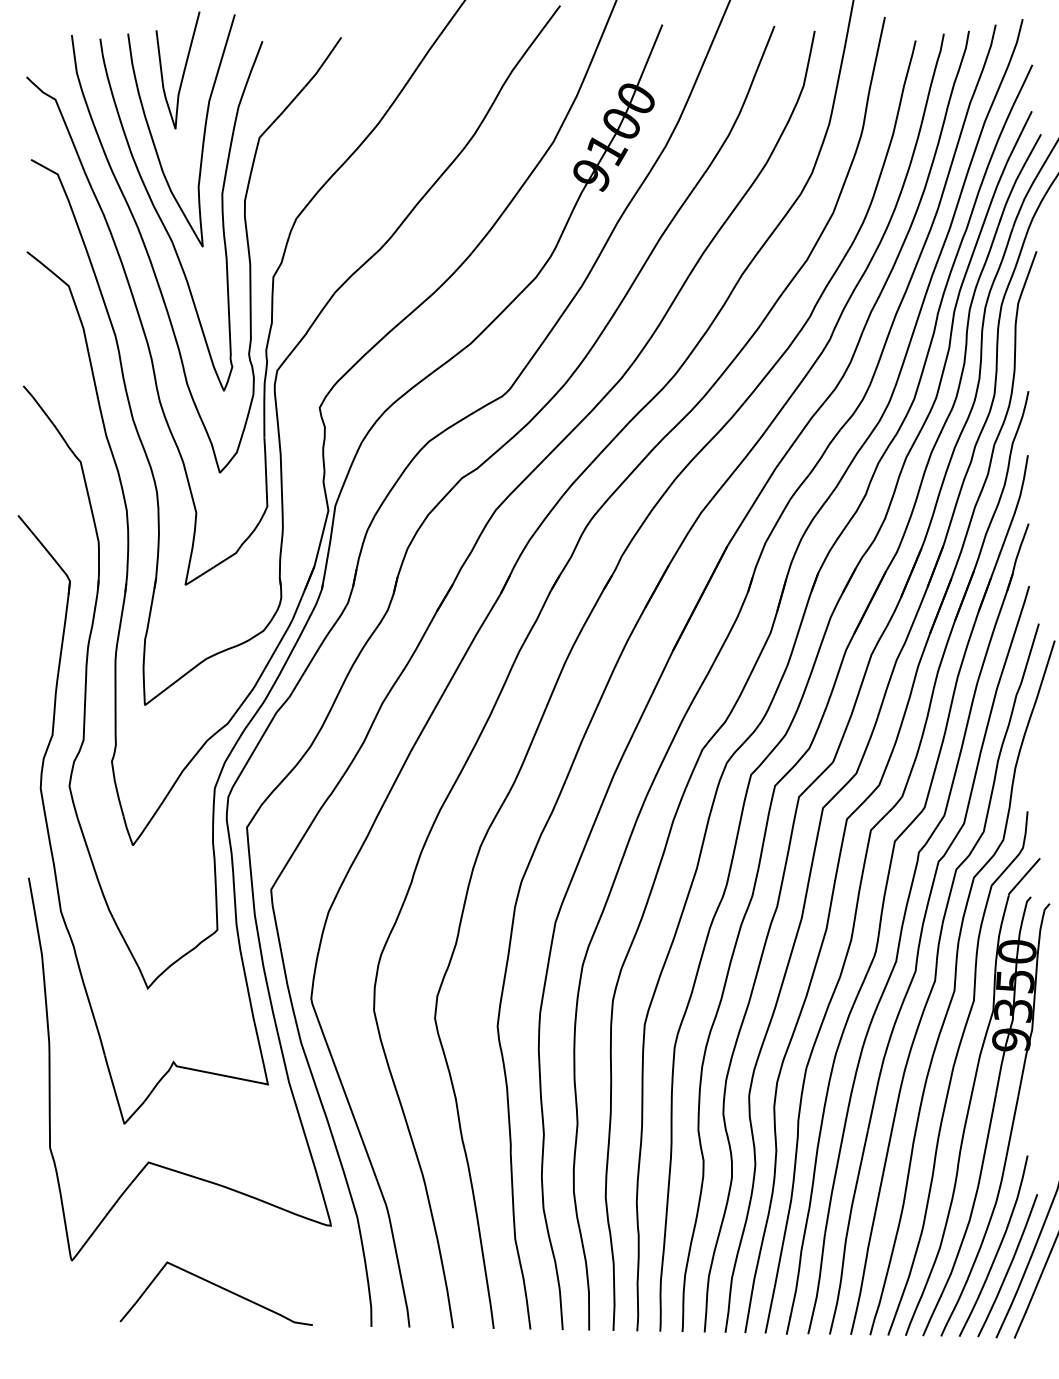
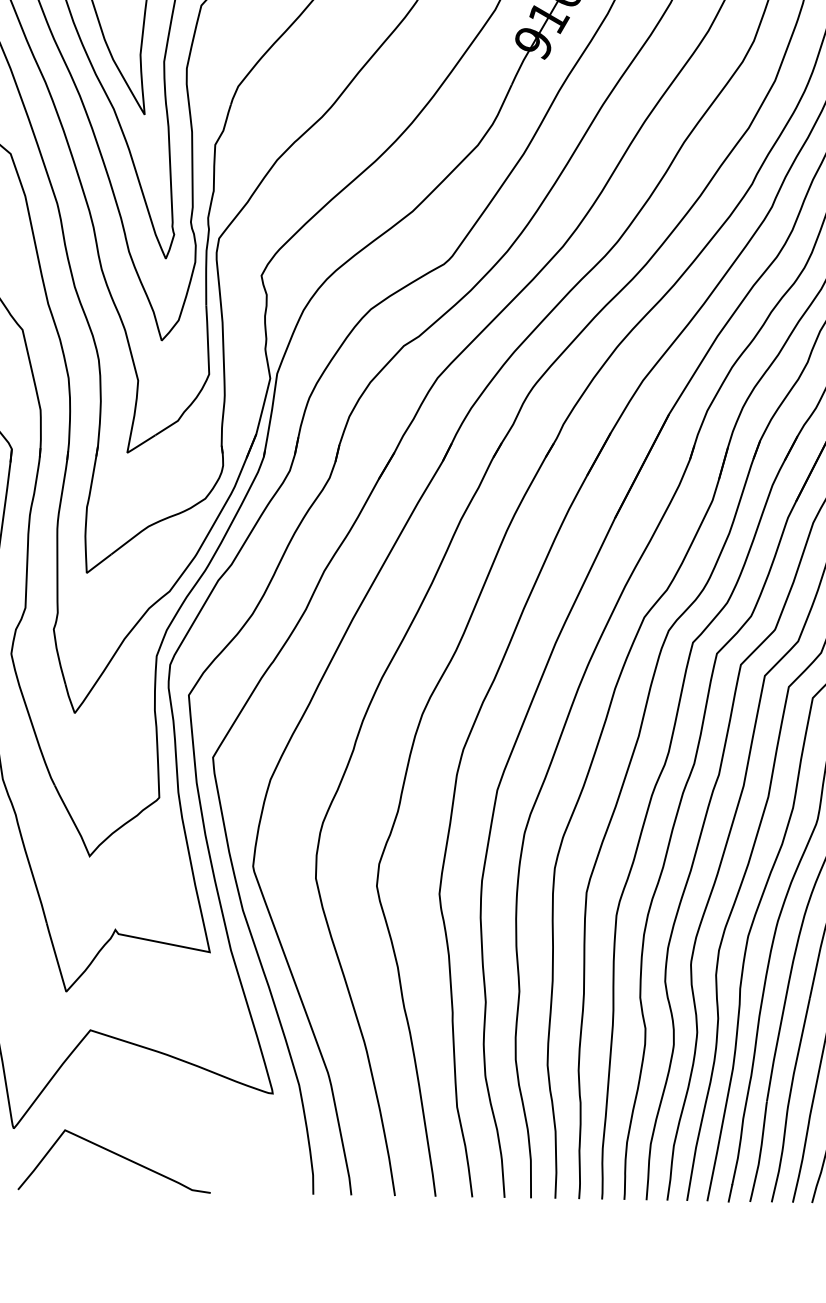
curve: (218, 1287) -> (116, 1155), moved

